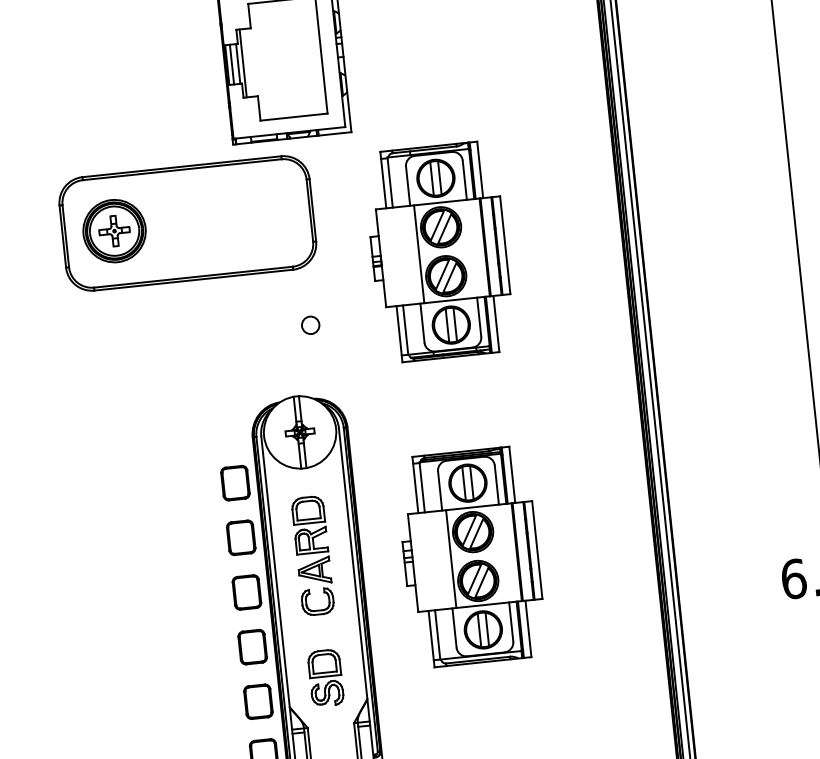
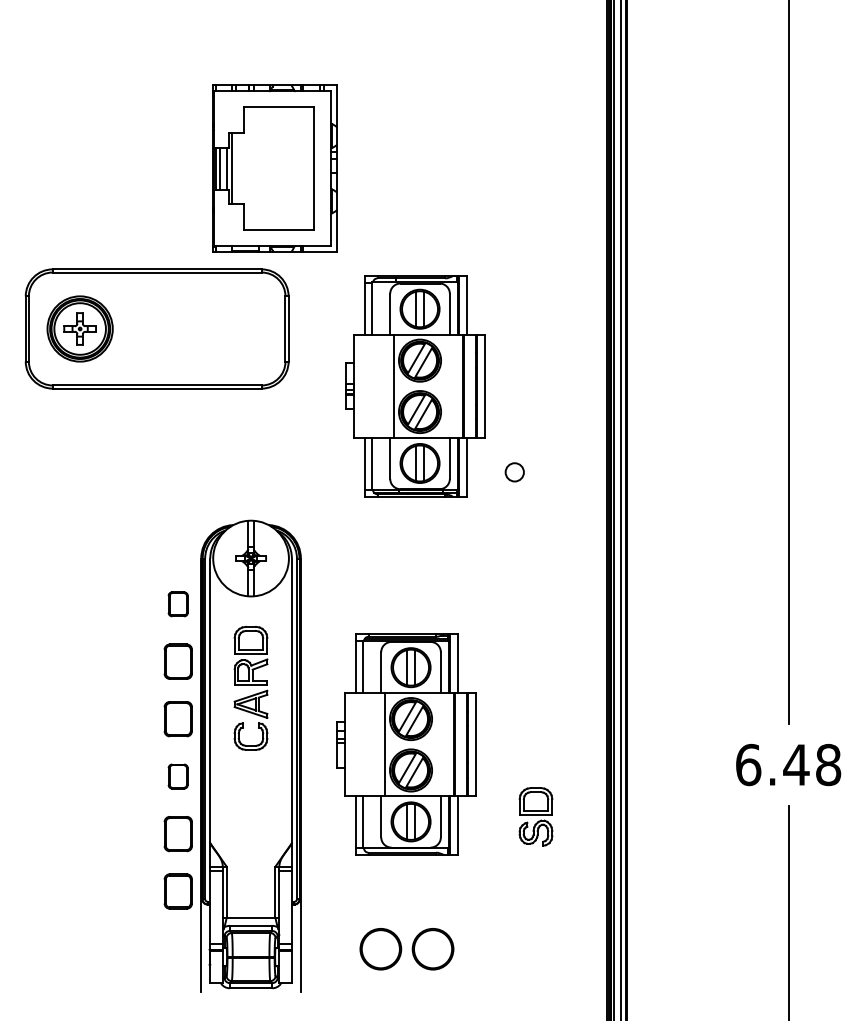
circle: (310, 325) -> (514, 472), moved
part: (234, 483) -> (177, 604), size x0.7
part: (471, 556) -> (406, 744), moved
part: (251, 647) -> (177, 776), size x0.7
part: (325, 677) -> (535, 816), moved

